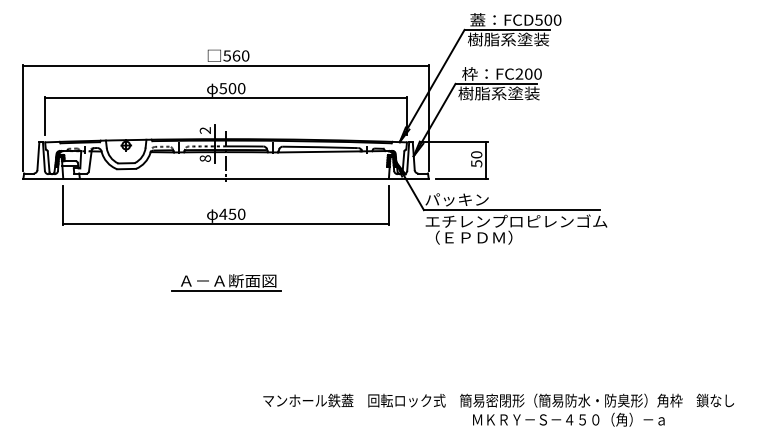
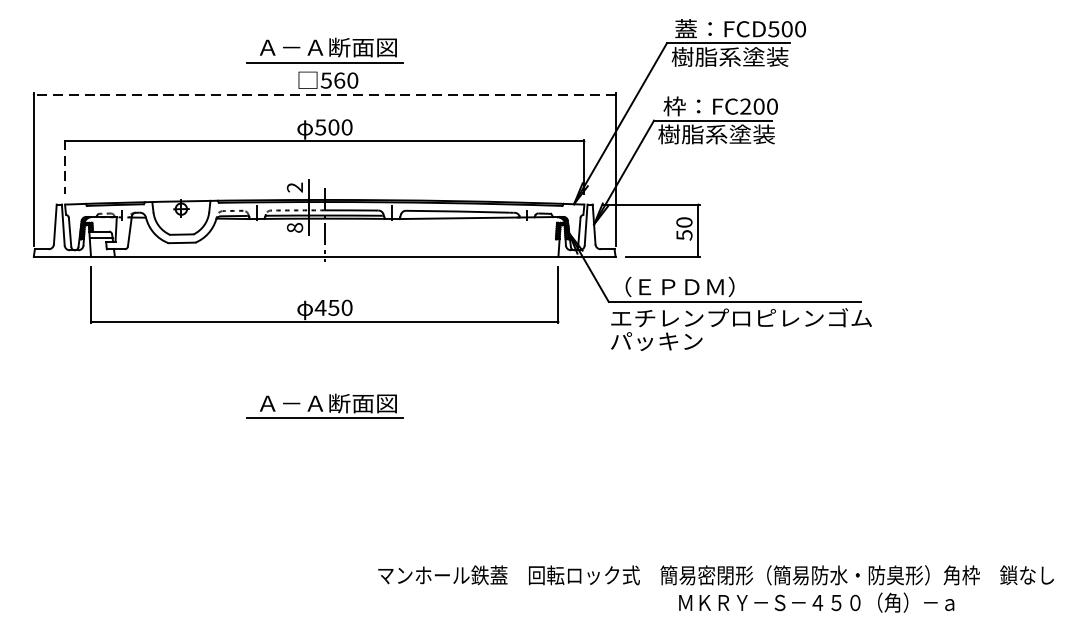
part: (226, 34) -> (325, 49), added
line: (226, 65) -> (325, 94), solid -> dashed
line: (45, 116) -> (65, 167), solid -> dashed
text: (468, 199) -> (672, 286), パッキン -> （ＥＰＤＭ）
text: (468, 237) -> (672, 341), （ＥＰＤＭ） -> パッキン

